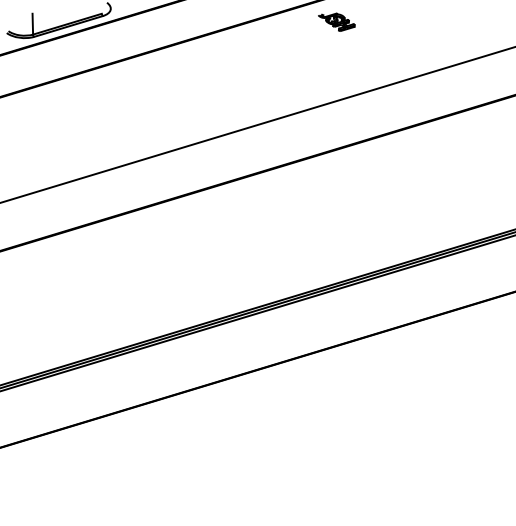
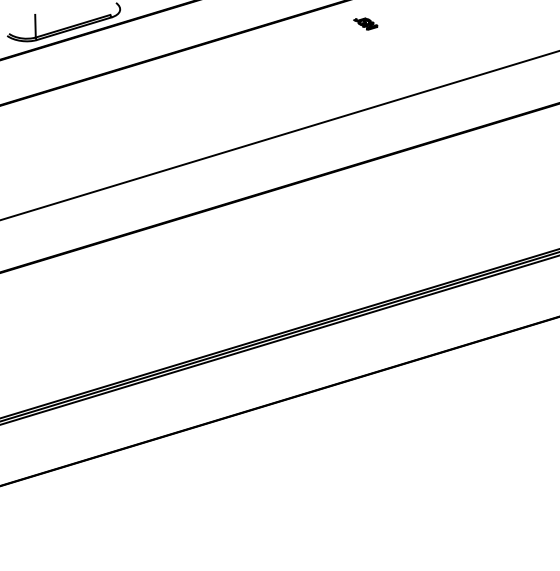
part: (336, 21) -> (365, 23), size x0.6

